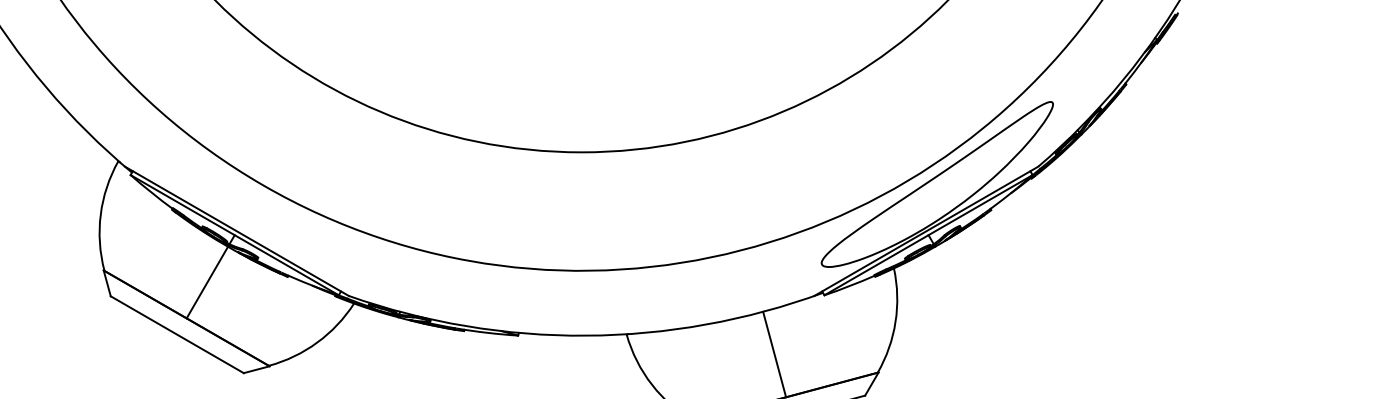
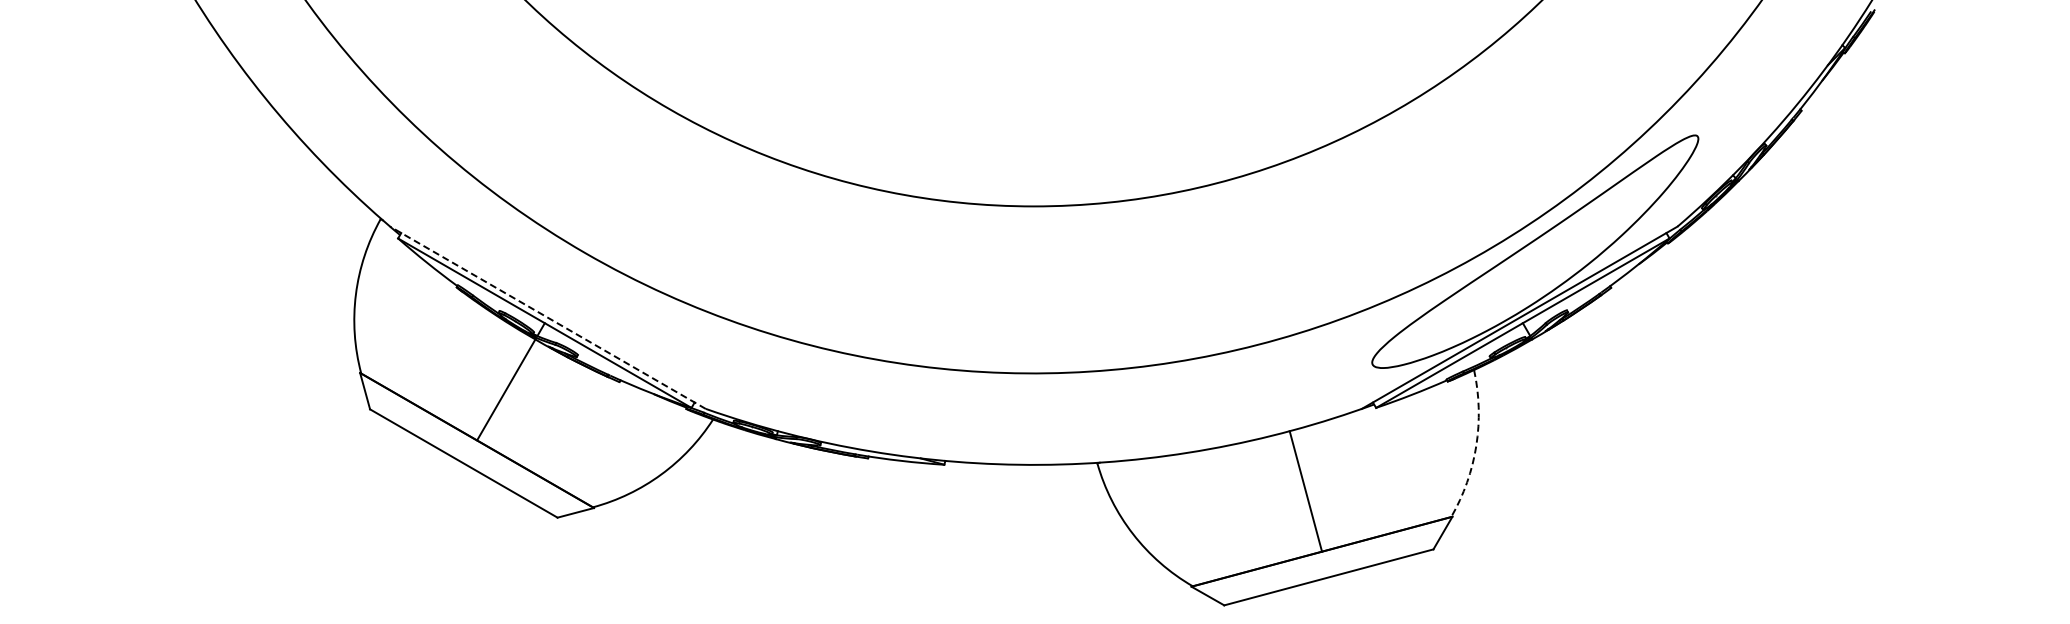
line: (236, 231) -> (547, 317), solid -> dashed
arc: (895, 321) -> (1476, 445), solid -> dashed

